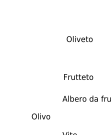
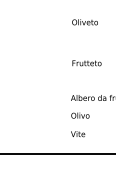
text: (79, 39) -> (84, 22), moved
text: (78, 77) -> (86, 63), moved
text: (41, 116) -> (80, 115), moved

